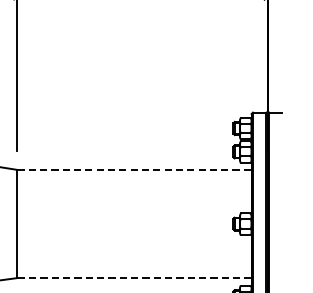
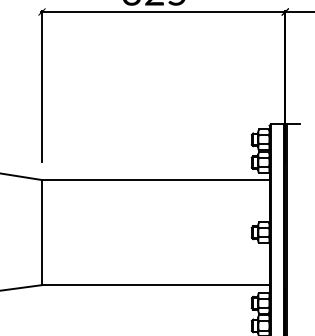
line: (134, 170) -> (155, 180), dashed -> solid
line: (135, 278) -> (156, 285), dashed -> solid

